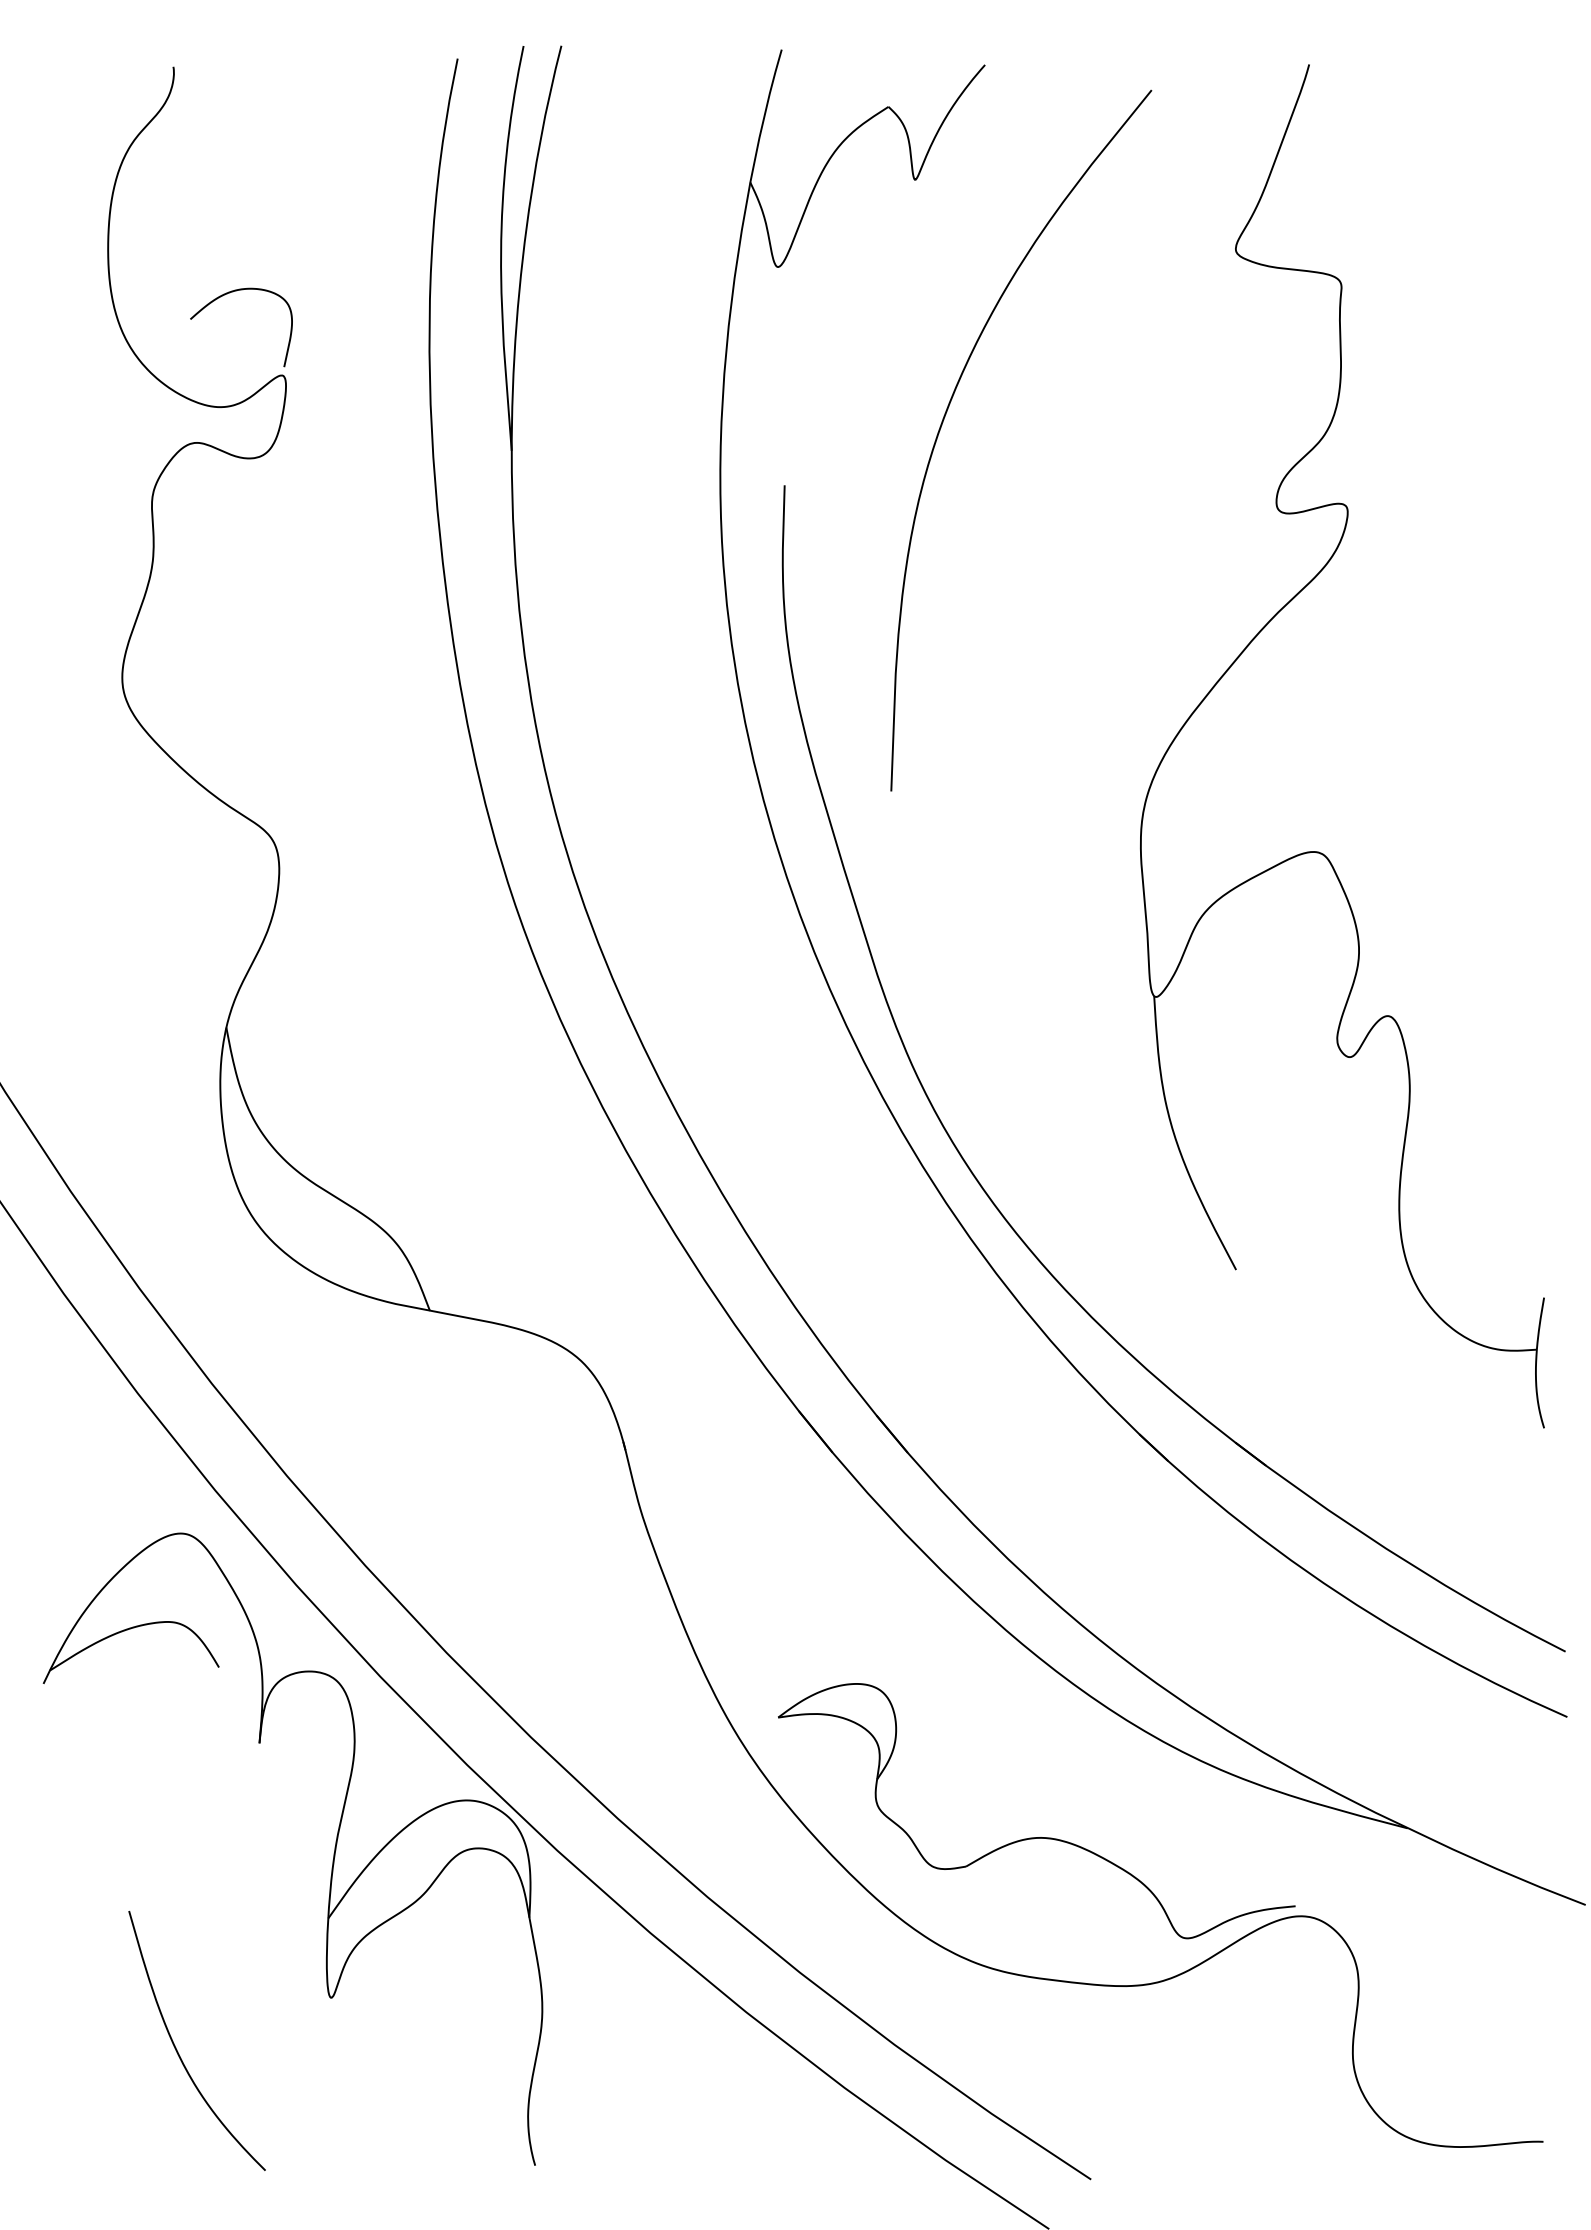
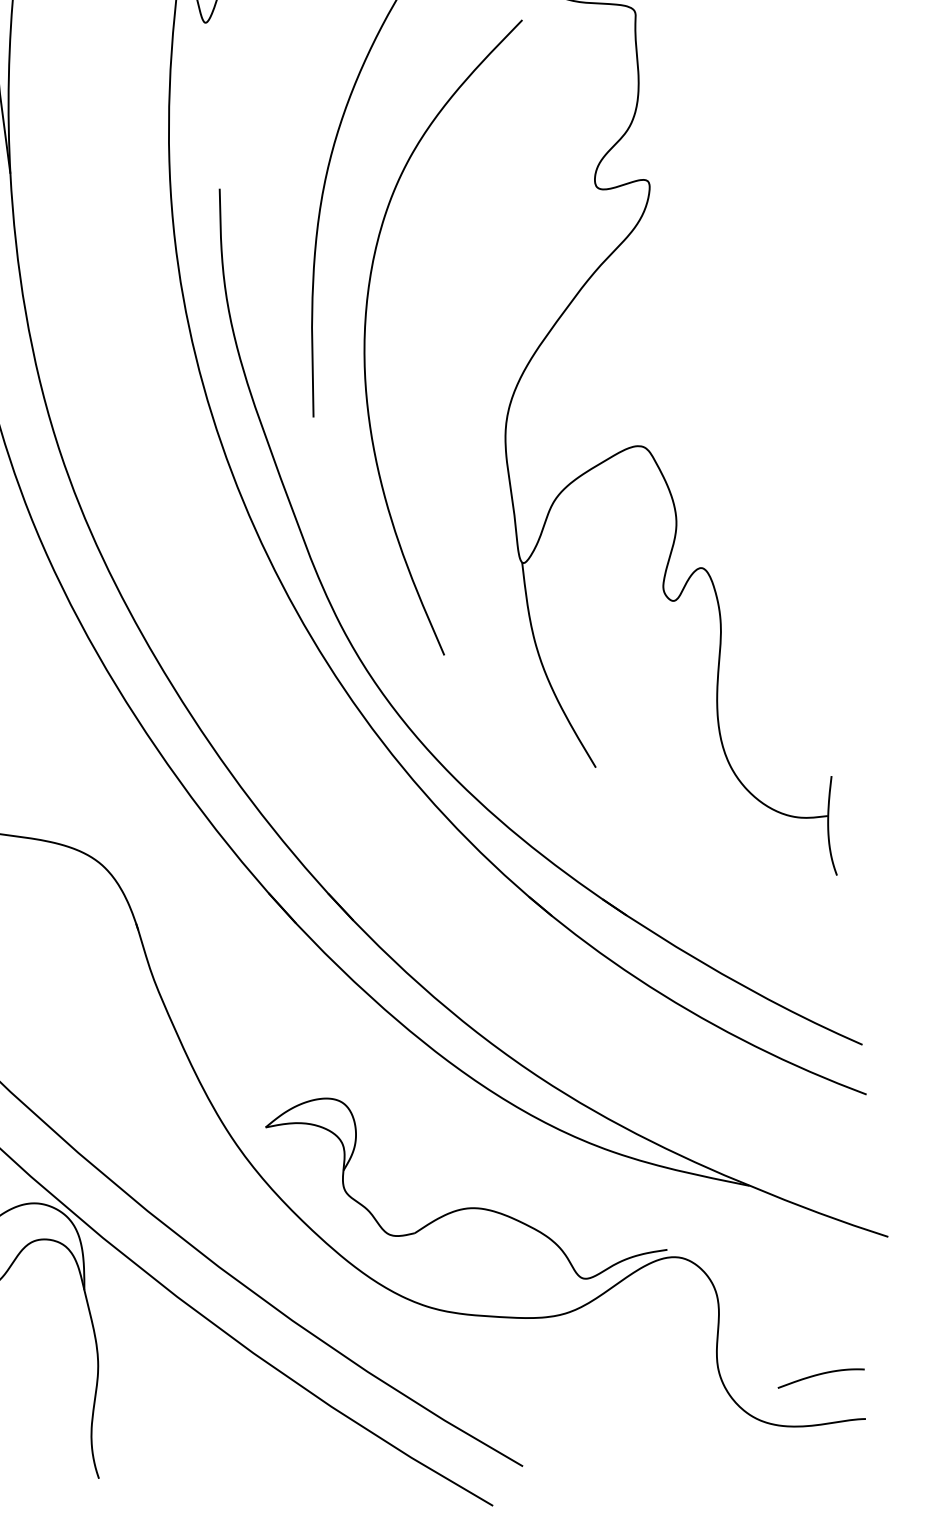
curve: (965, 687) -> (365, 335), added
curve: (1485, 2081) -> (819, 1375), added

